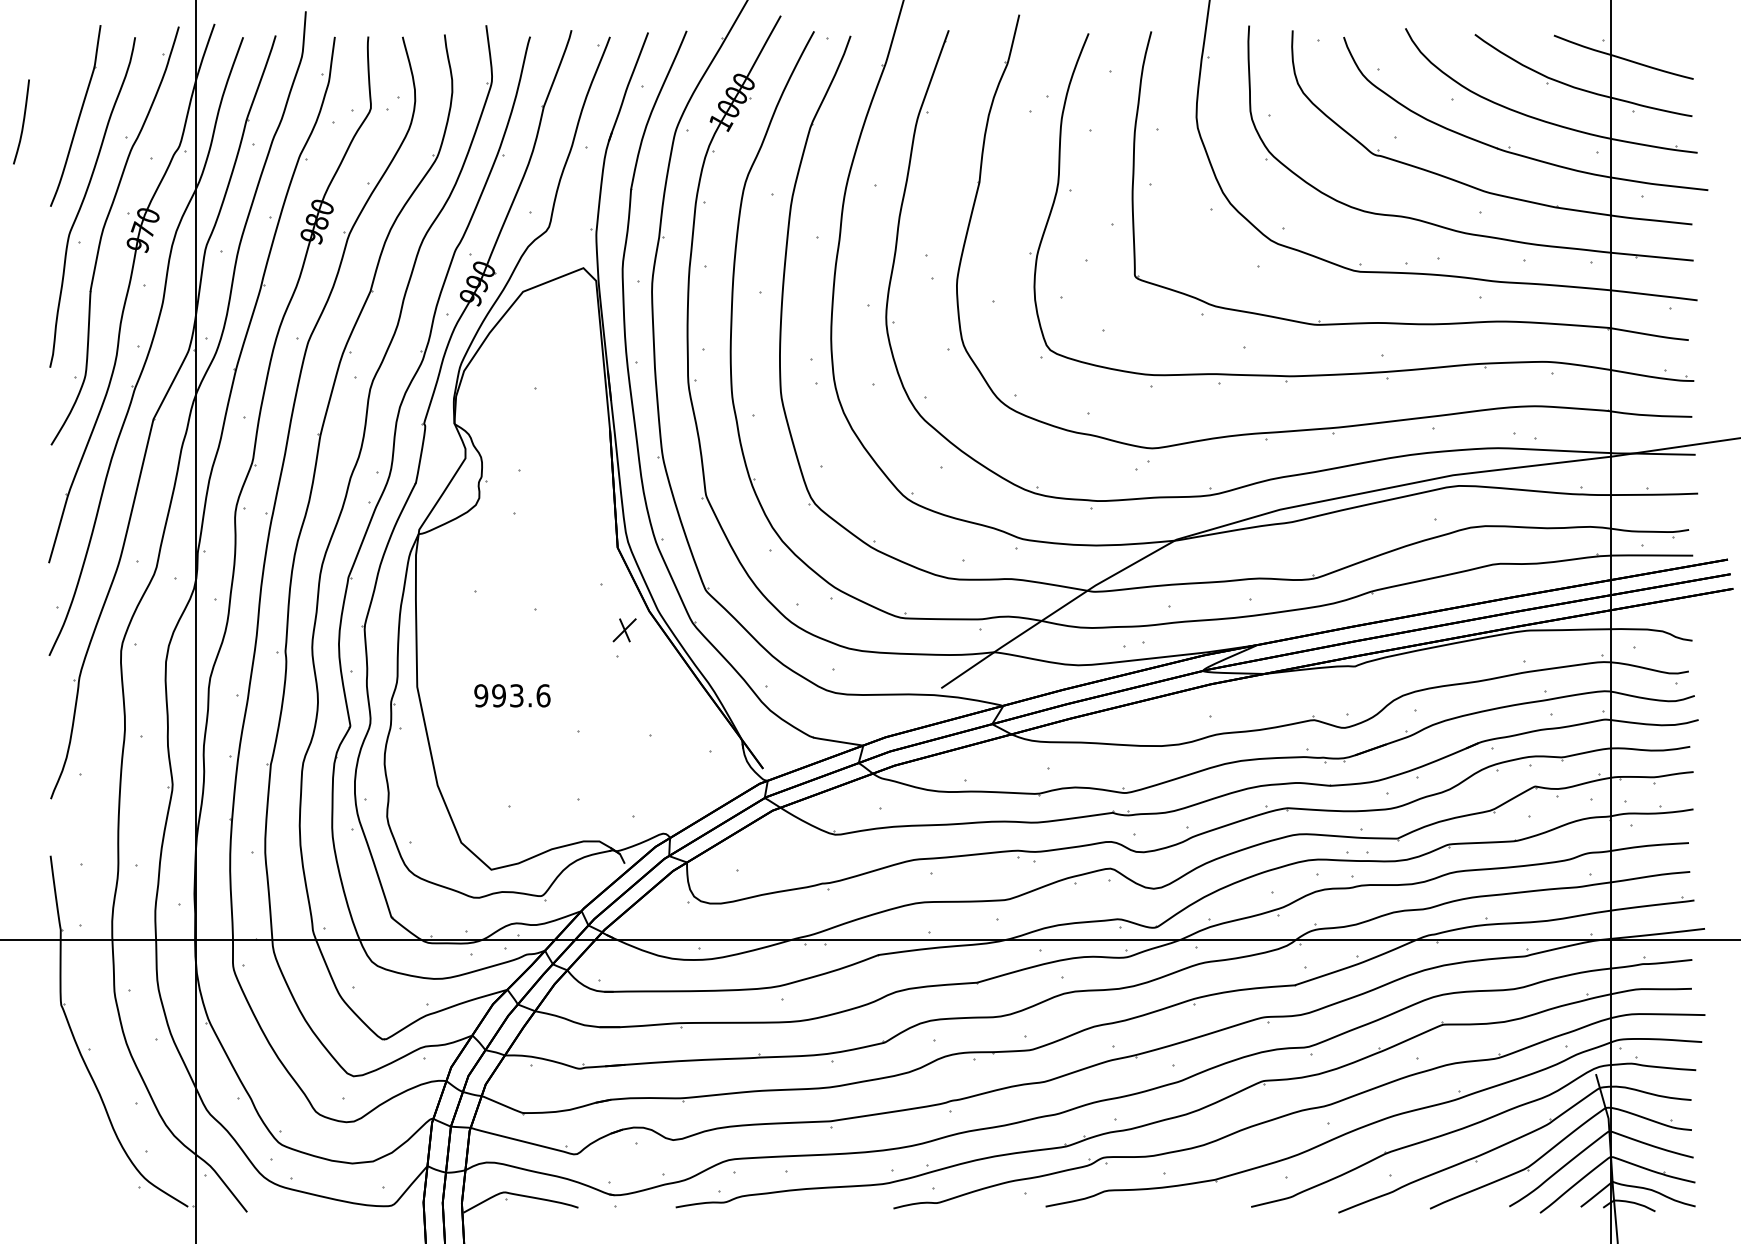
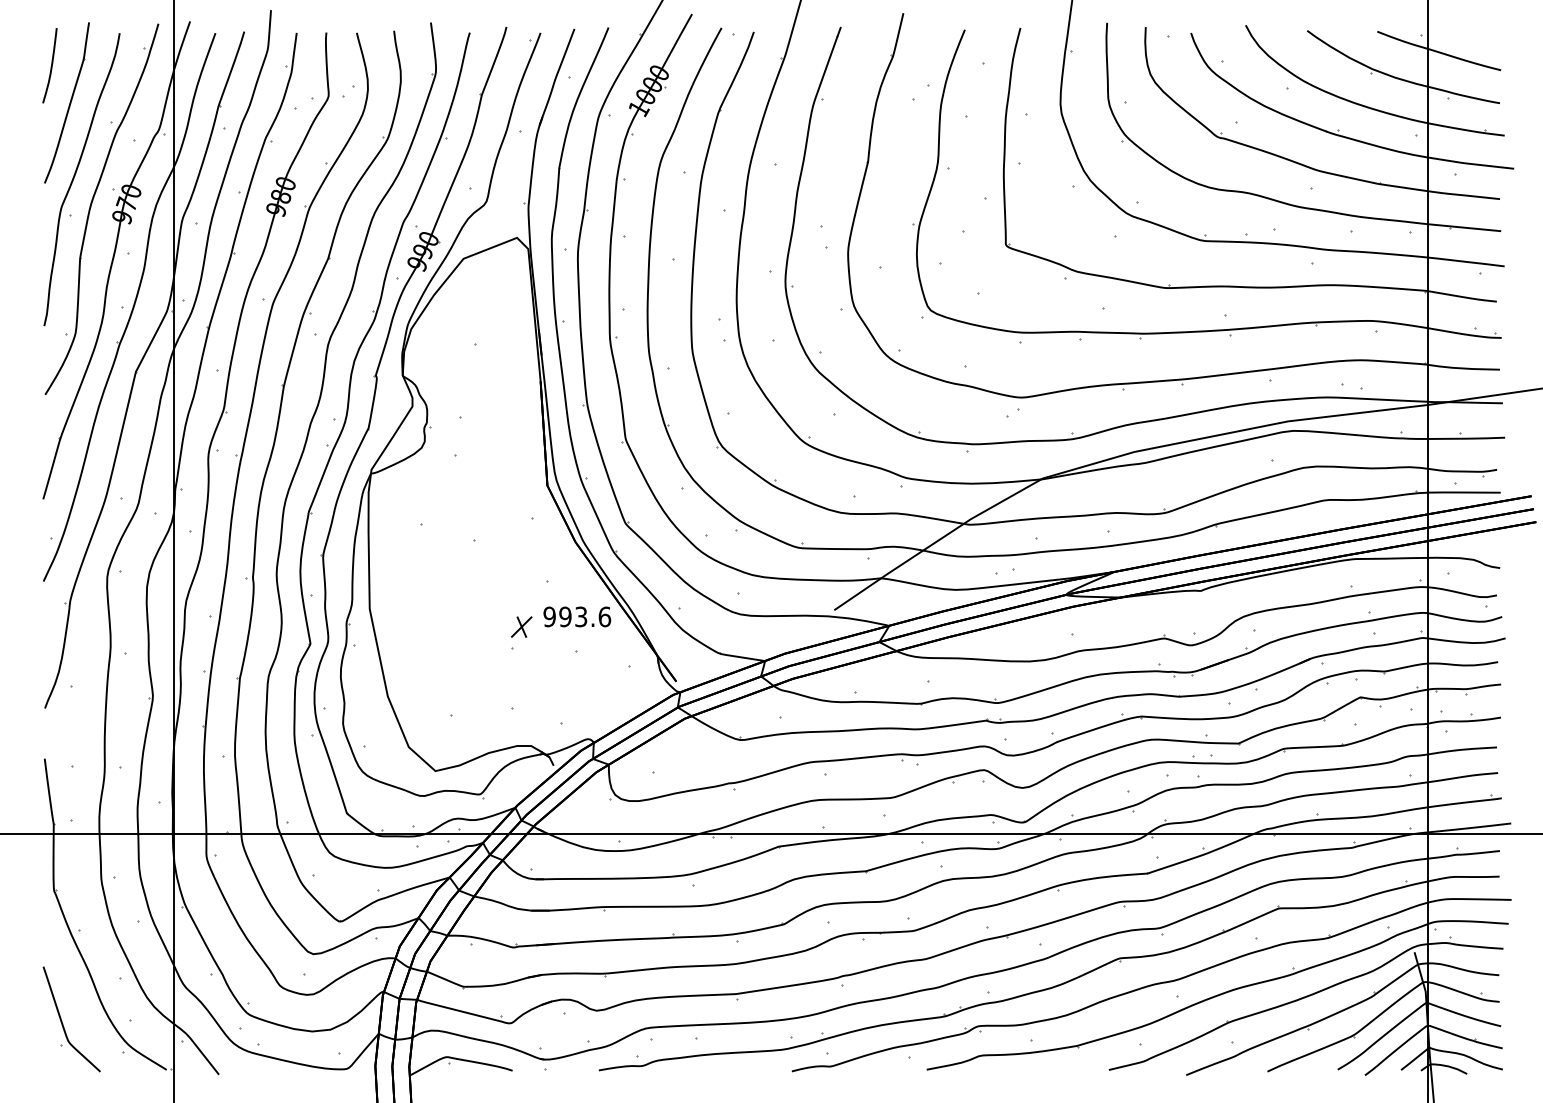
curve: (22, 121) -> (50, 65), moved
part: (624, 630) -> (521, 627), moved
text: (512, 695) -> (577, 616), moved
part: (70, 1151) -> (62, 1020), added

